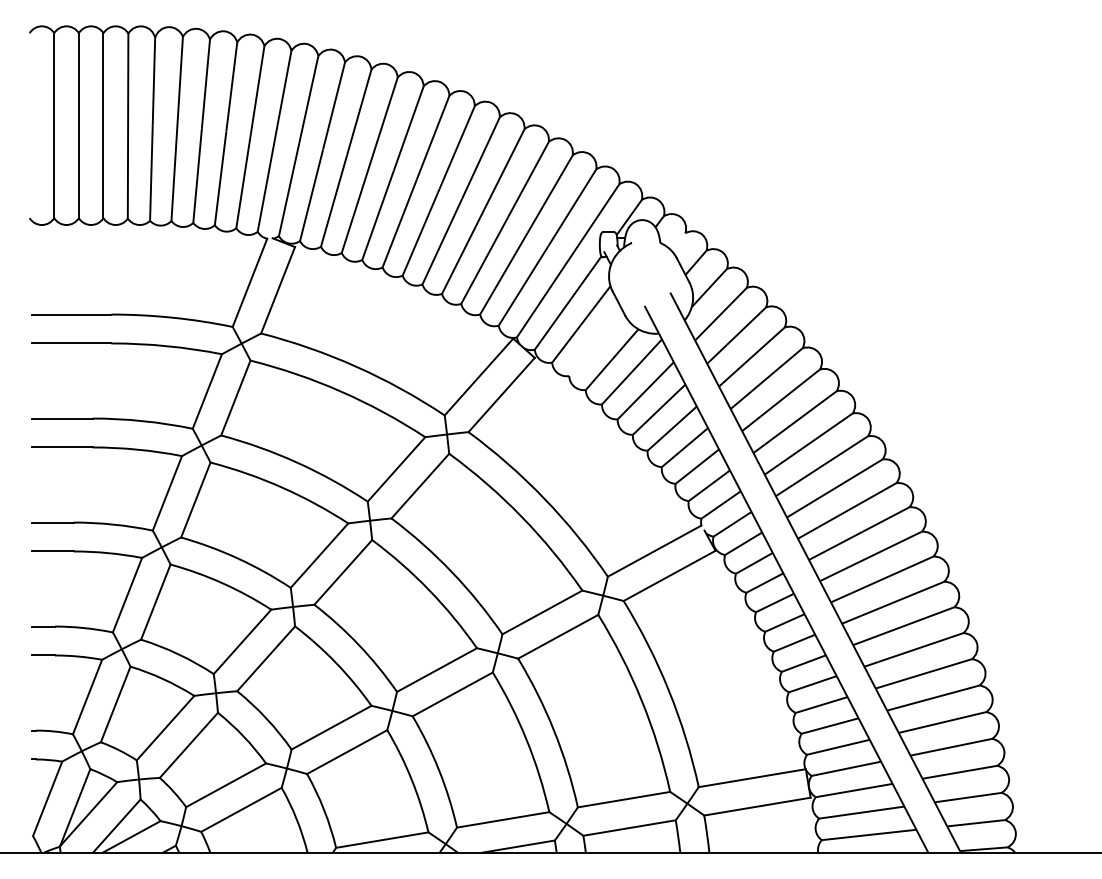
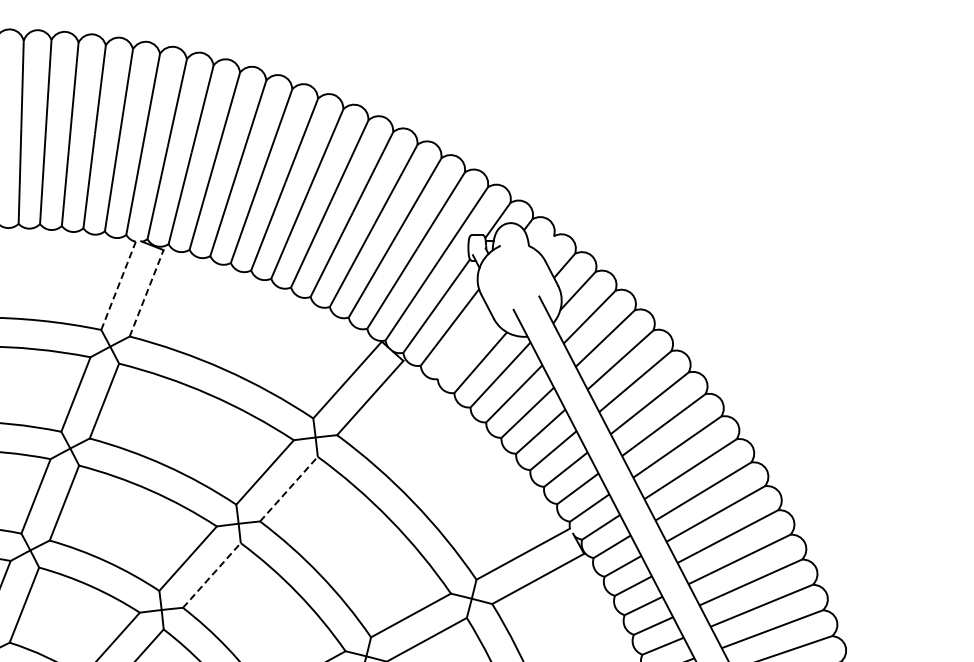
line: (250, 282) -> (119, 285), solid -> dashed
line: (278, 289) -> (147, 292), solid -> dashed
line: (420, 485) -> (289, 488), solid -> dashed
line: (343, 572) -> (212, 575), solid -> dashed

